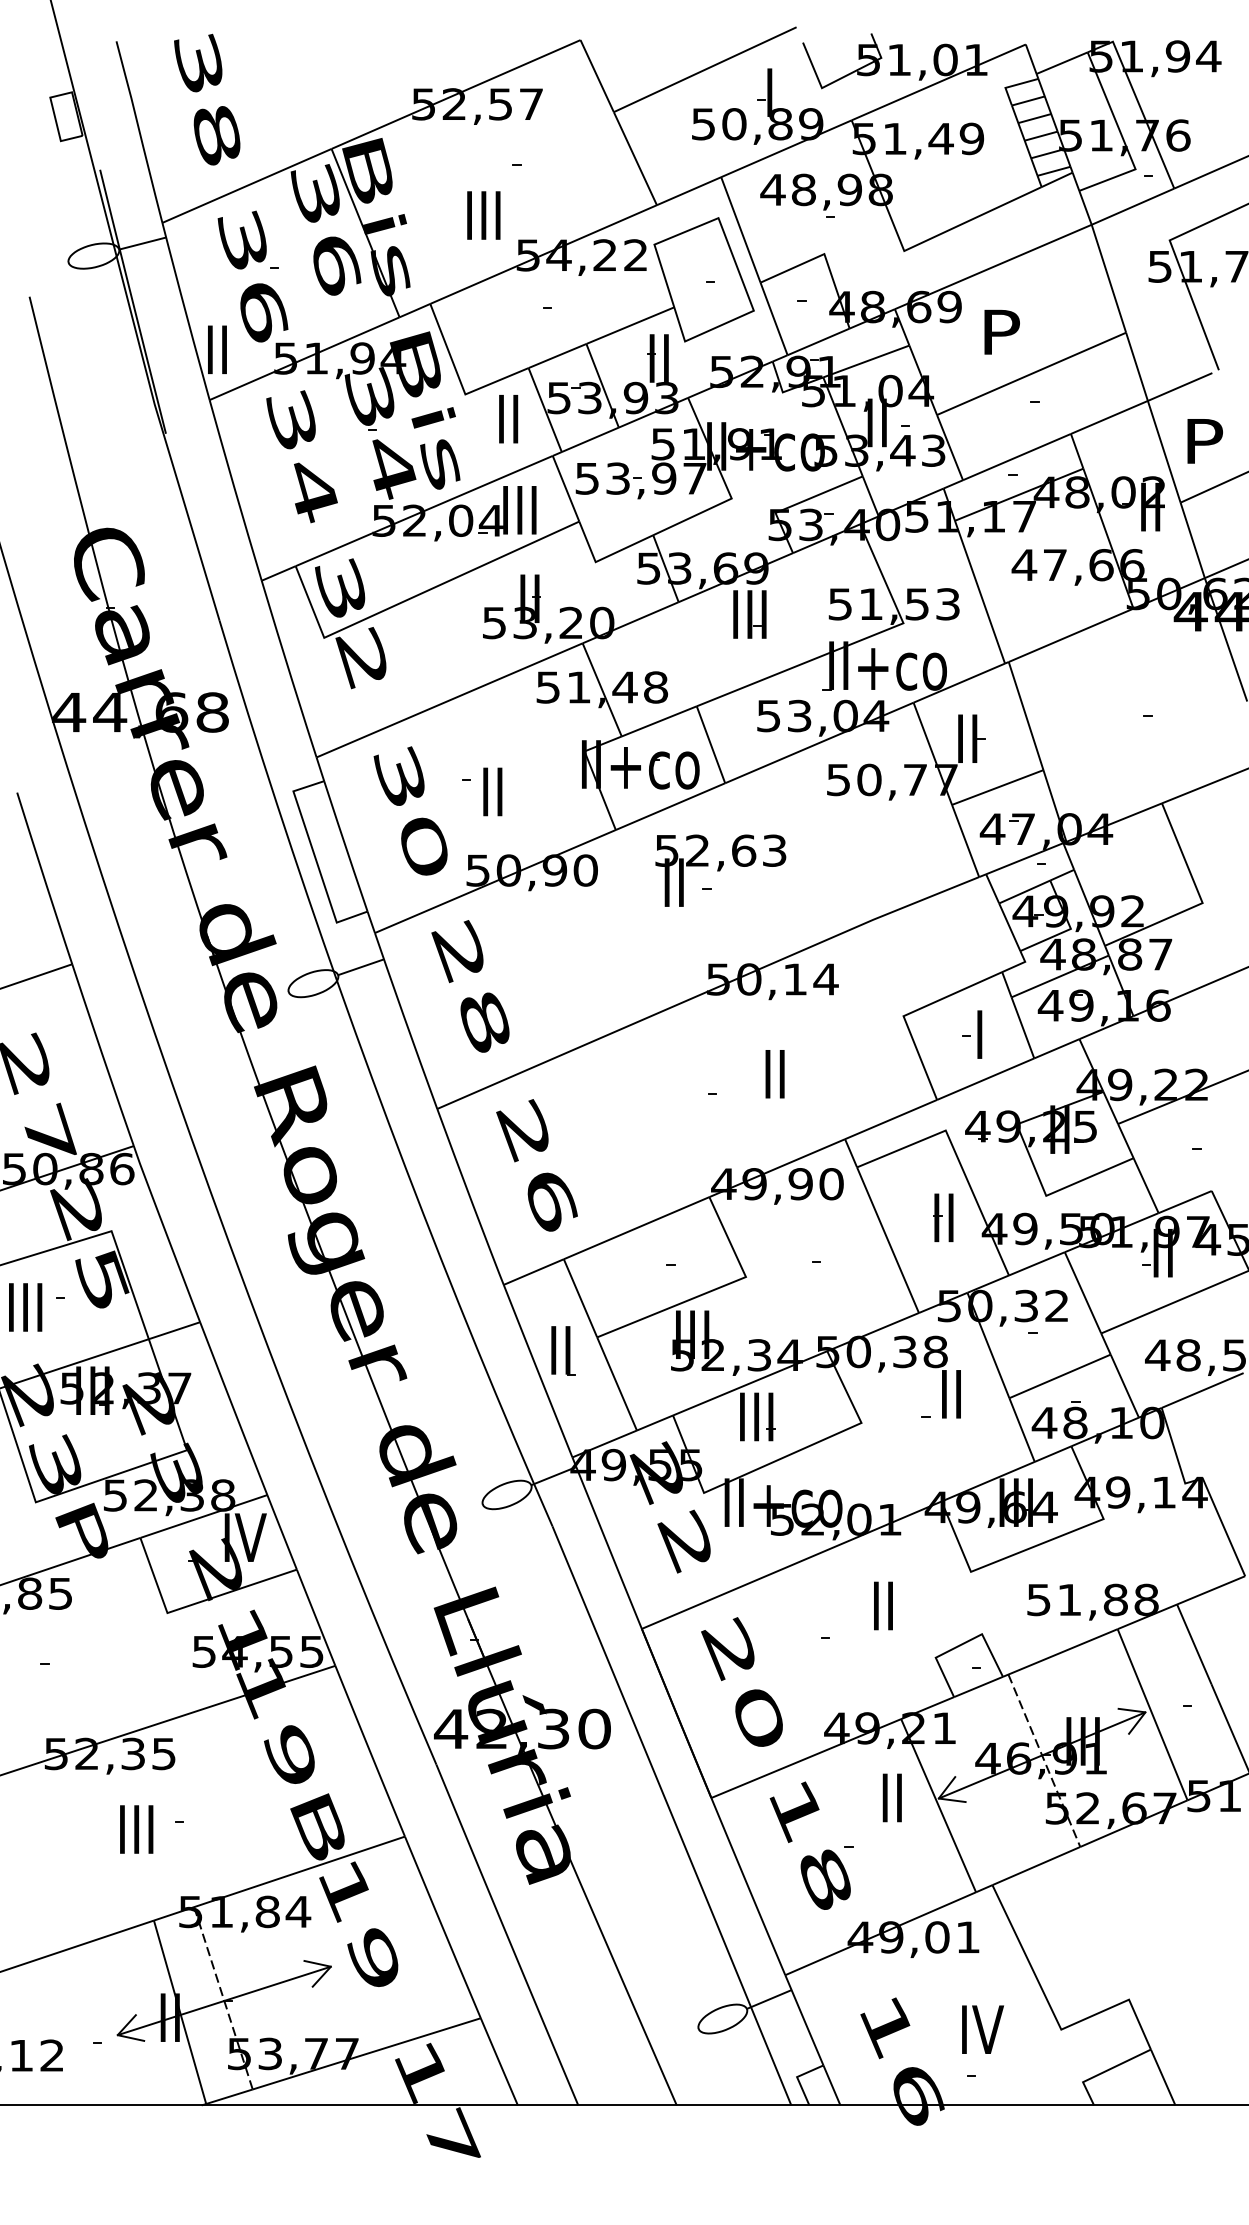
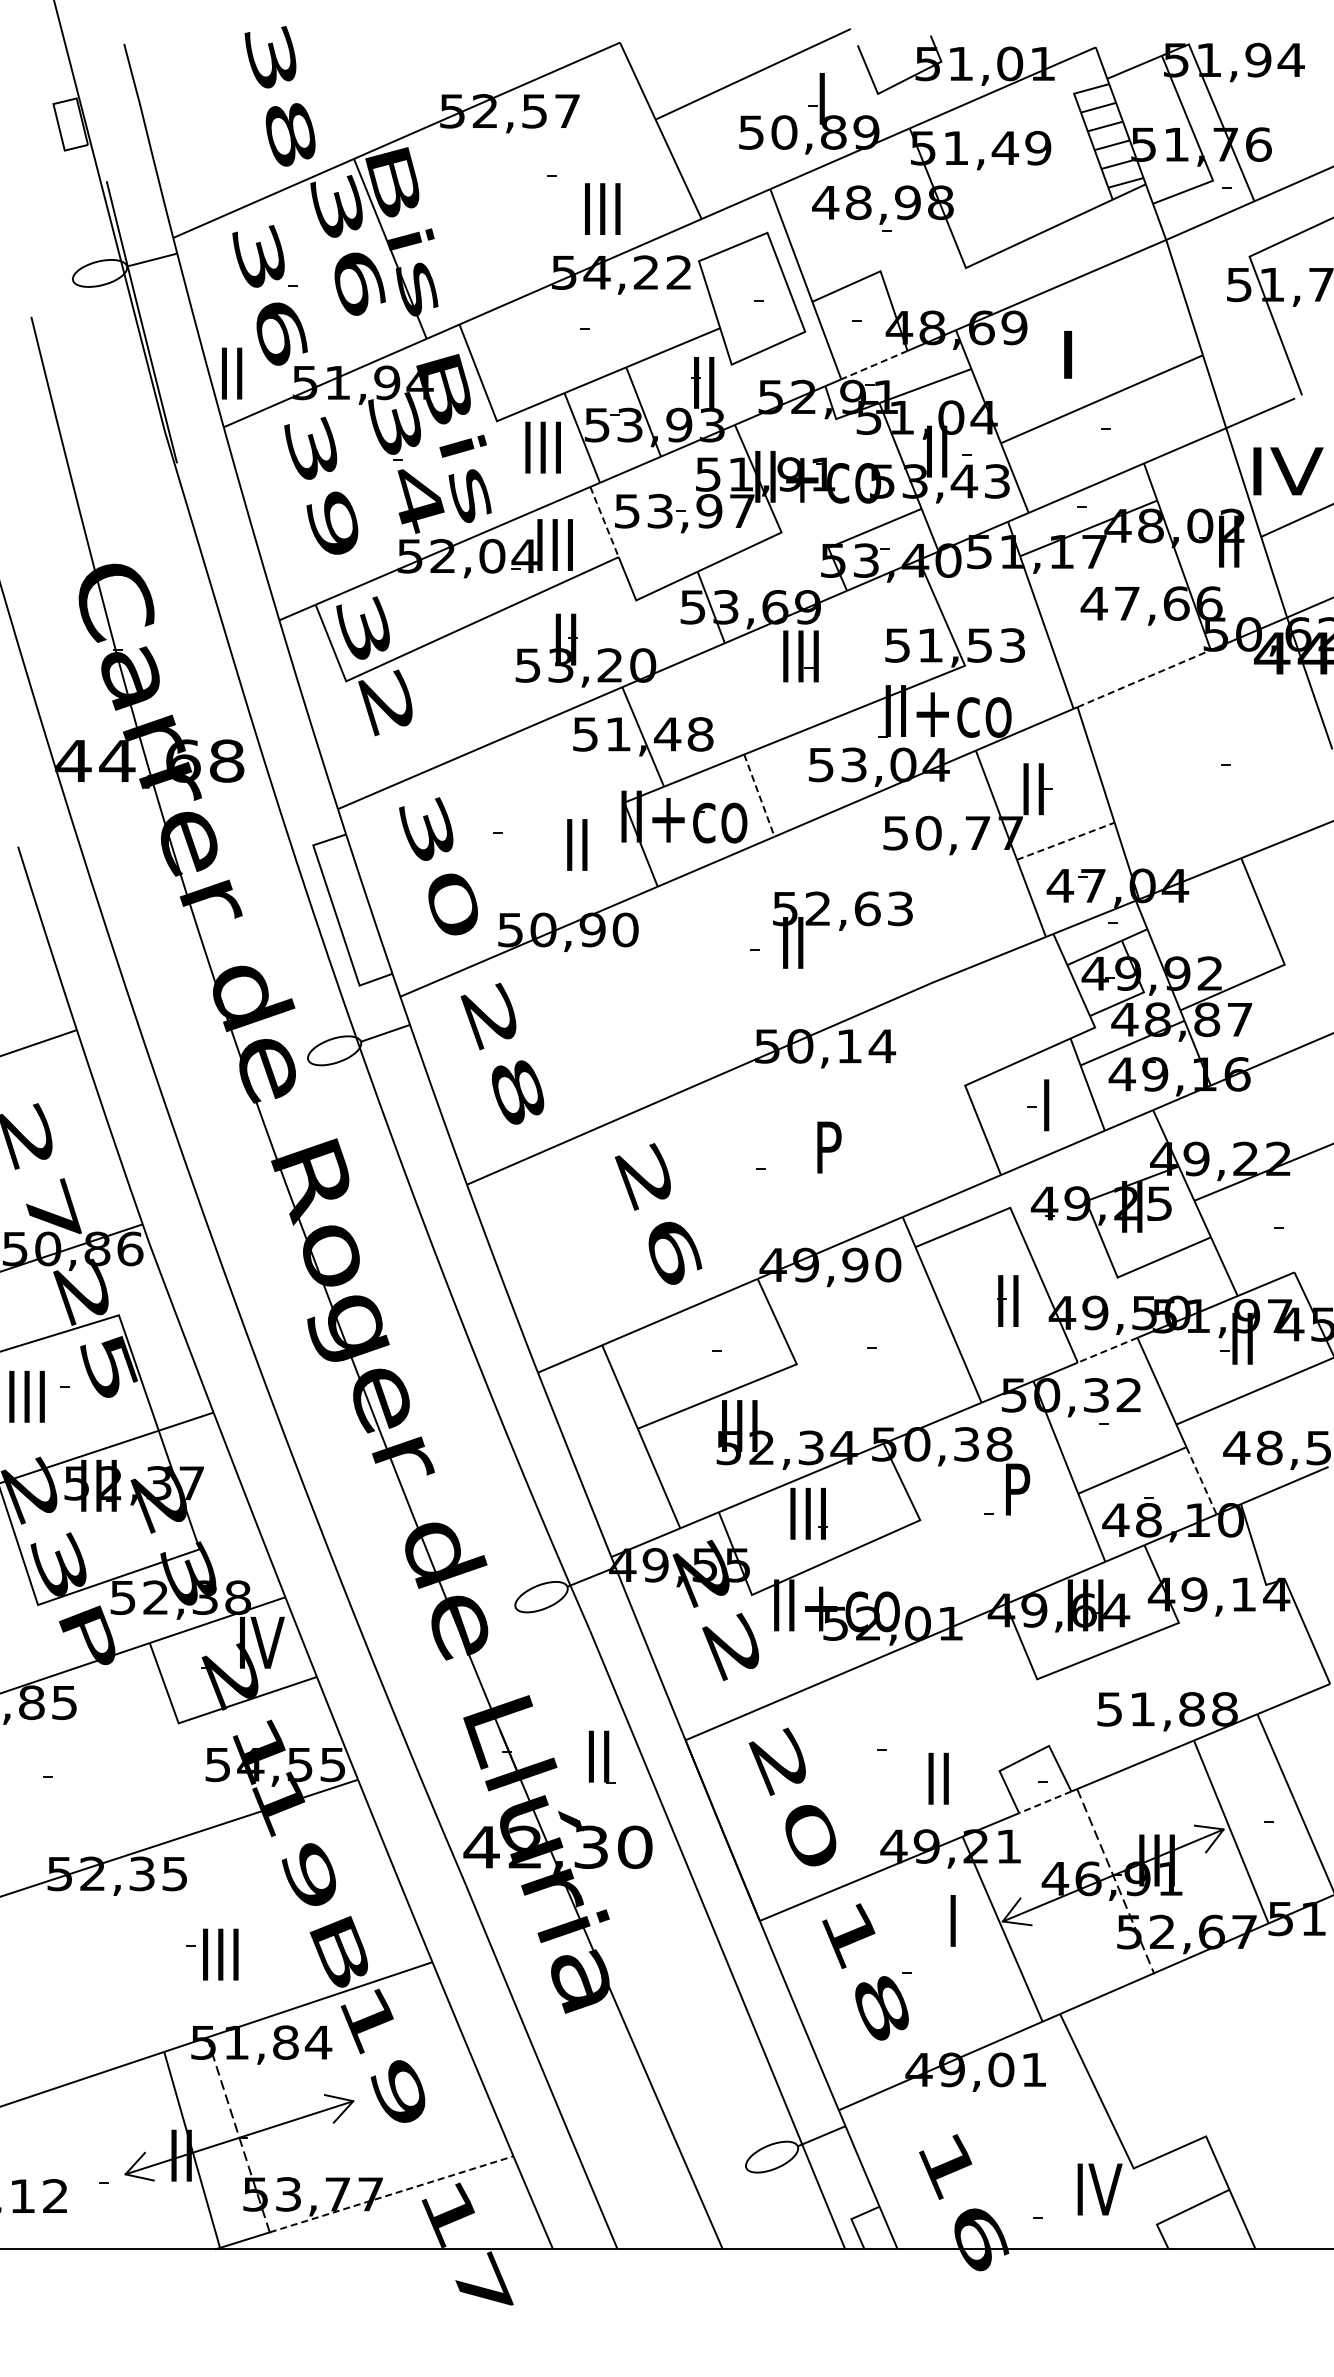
text: (206, 99) -> (279, 96), moved
text: (483, 214) -> (602, 208), moved
text: (1002, 331) -> (1070, 354), P -> I
line: (818, 342) -> (874, 365), solid -> dashed
text: (507, 418) -> (542, 447), II -> III
text: (1206, 441) -> (1288, 471), P -> IV
line: (566, 489) -> (604, 522), solid -> dashed
text: (312, 491) -> (333, 524), 34 -> 39
line: (1071, 635) -> (1144, 678), solid -> dashed
line: (711, 744) -> (759, 795), solid -> dashed
line: (997, 787) -> (1065, 841), solid -> dashed
text: (493, 791) -> (577, 844), moved
text: (720, 870) -> (842, 929), moved
text: (776, 1074) -> (829, 1147), II -> P
text: (536, 1164) -> (658, 1213), moved
line: (1036, 1264) -> (1107, 1350), solid -> dashed
part: (563, 1350) -> (601, 1756), moved
line: (1124, 1385) -> (1201, 1480), solid -> dashed
text: (952, 1394) -> (1017, 1489), II -> P
text: (883, 1605) -> (938, 1778), moved
line: (978, 1687) -> (1045, 1802), solid -> dashed
text: (892, 1797) -> (953, 1920), II -> I
text: (136, 1829) -> (220, 1954), moved
text: (982, 2029) -> (1099, 2189), moved
line: (366, 2054) -> (391, 2194), solid -> dashed

